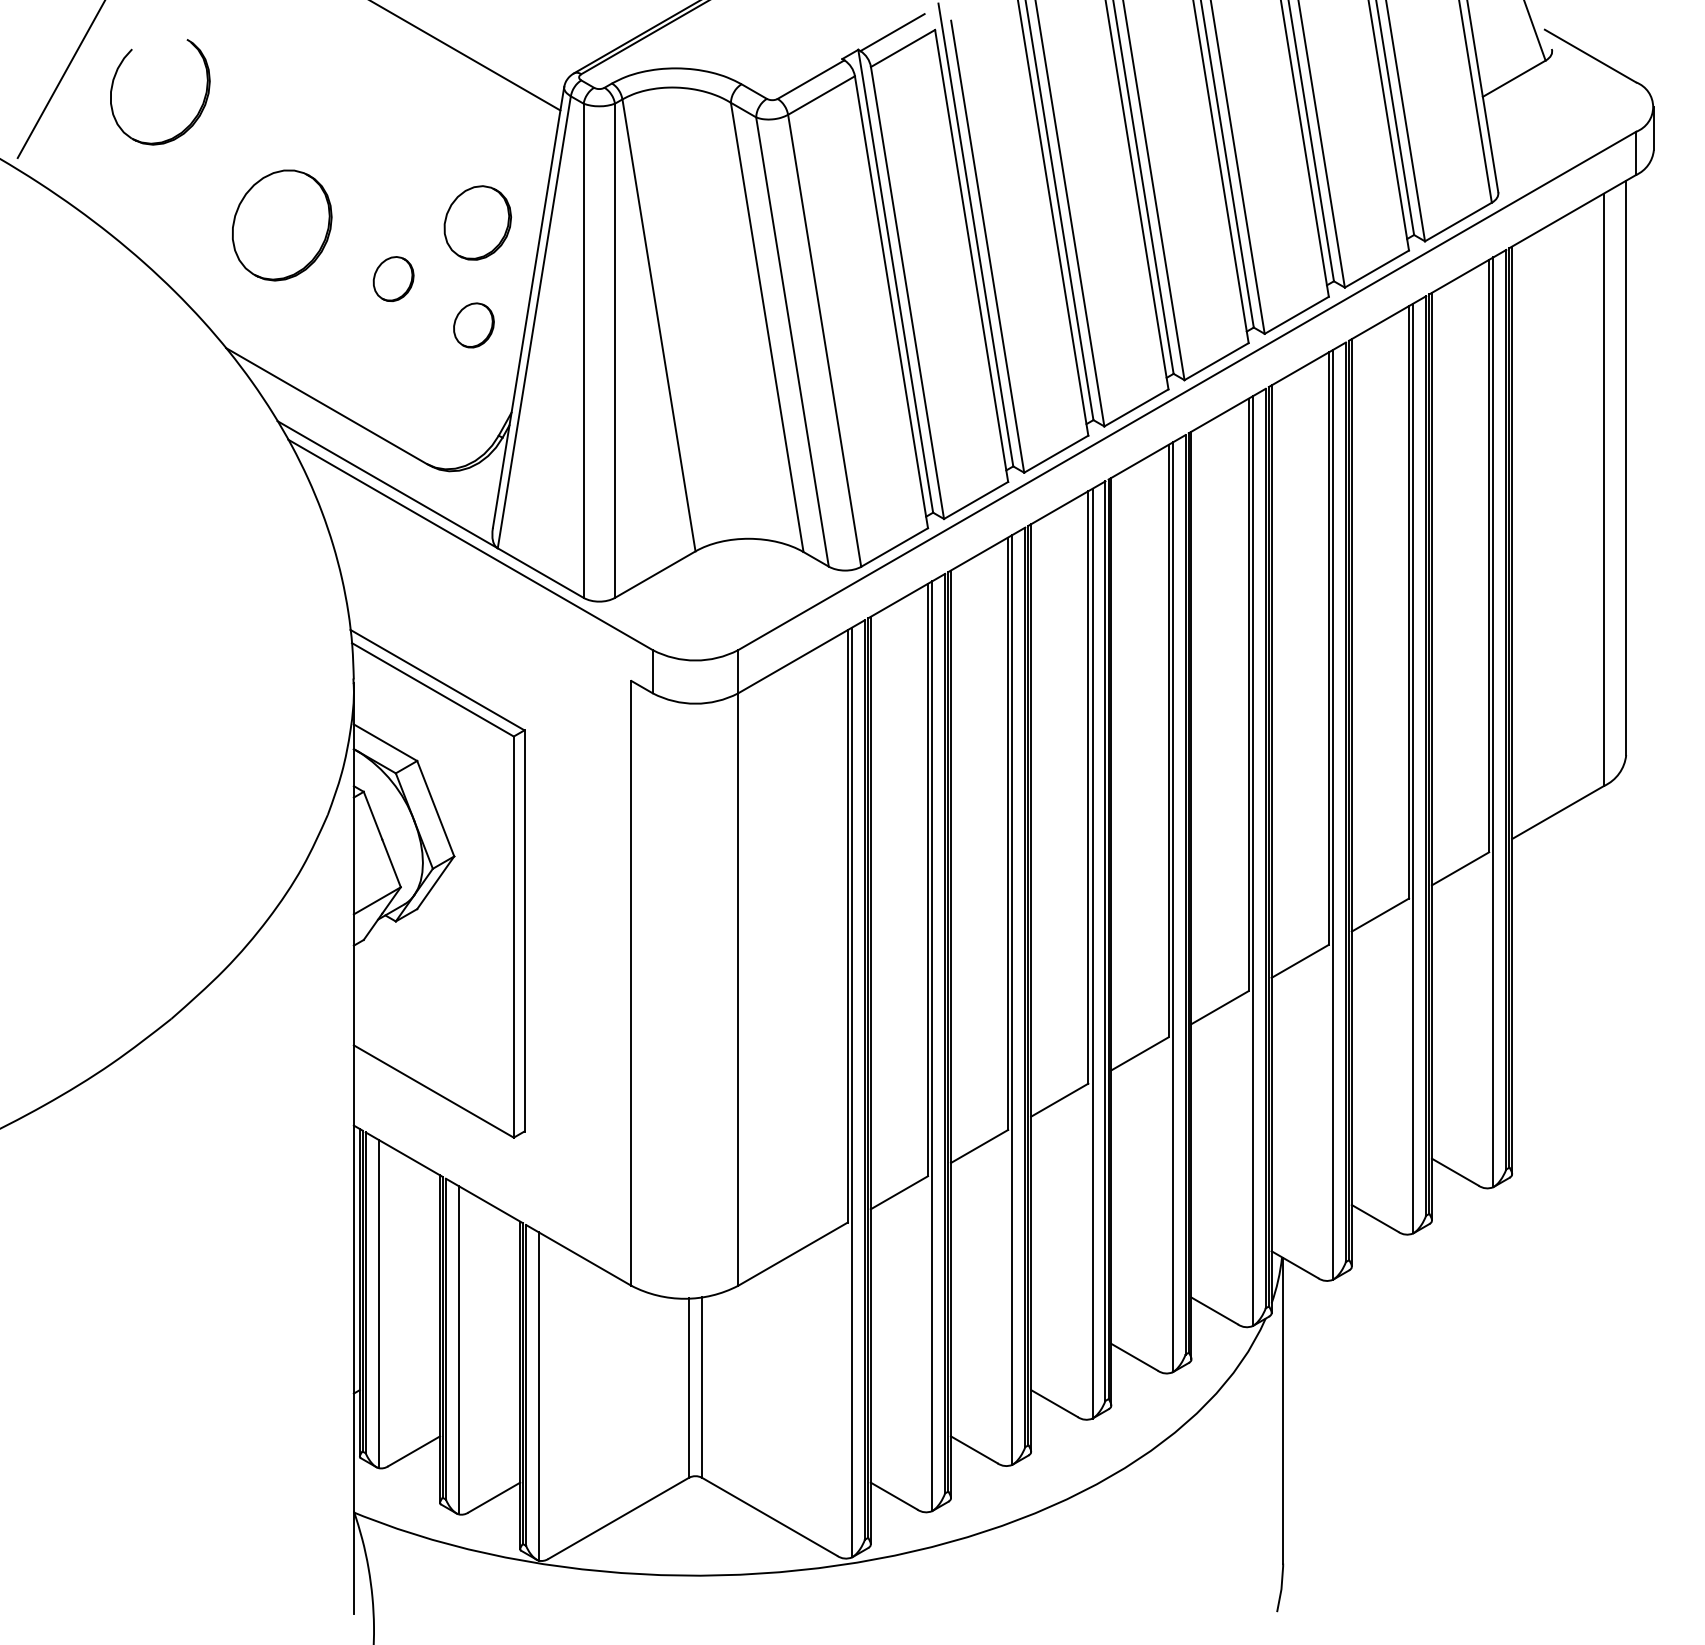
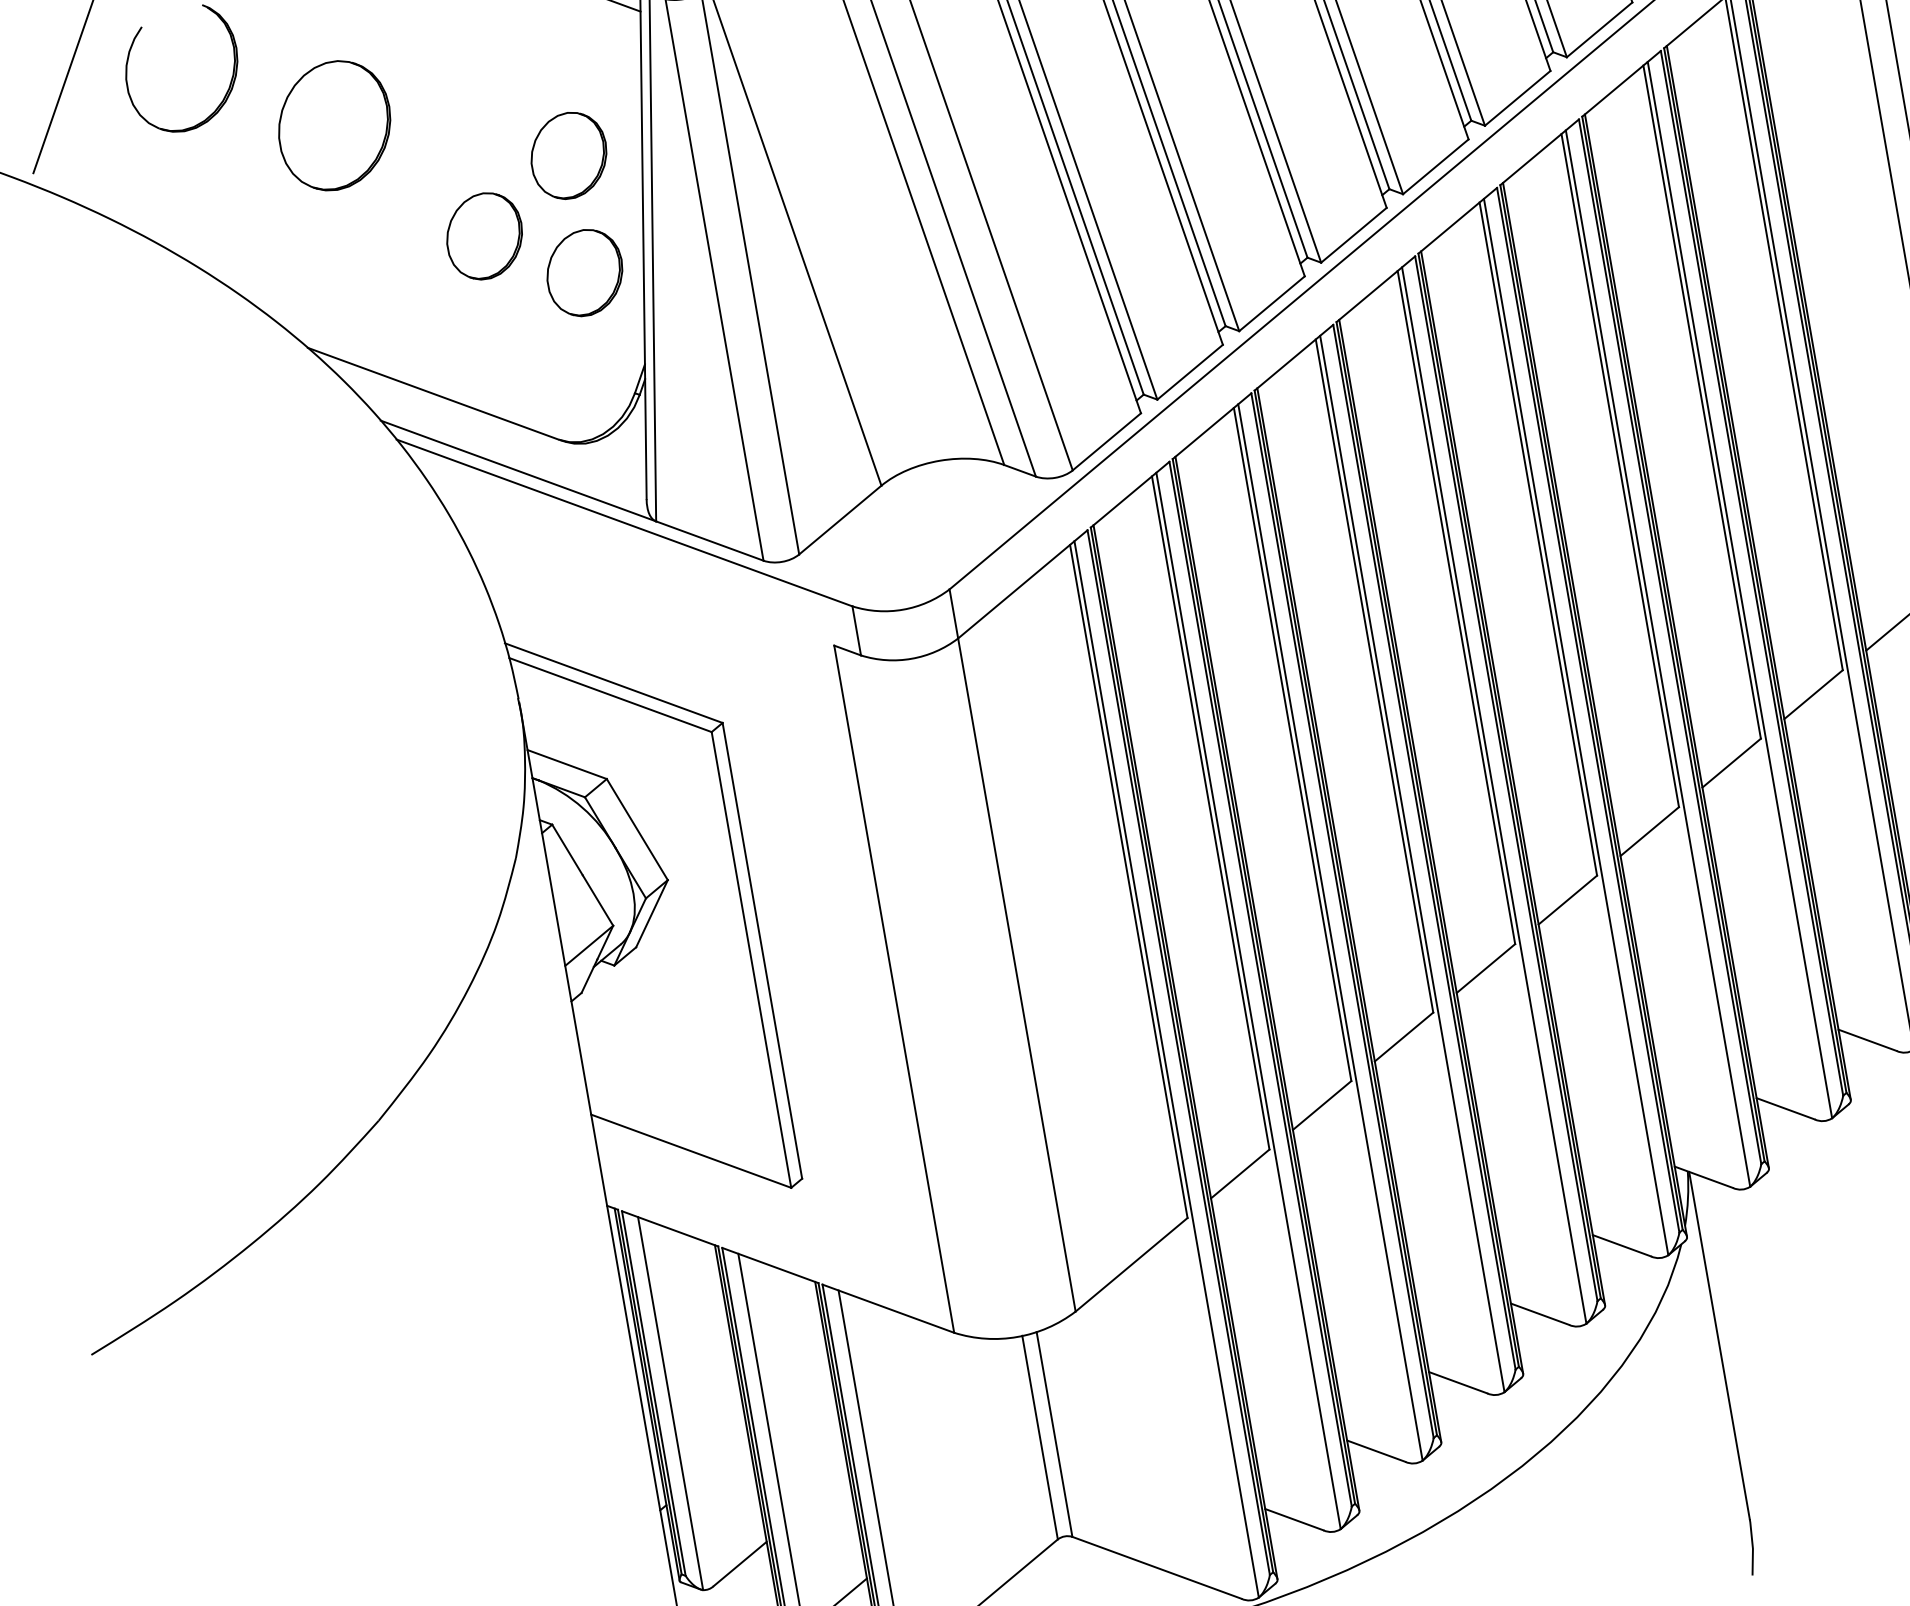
part: (282, 225) -> (335, 125), moved
part: (393, 278) -> (484, 235), size x1.67
part: (473, 325) -> (584, 273), size x1.67

